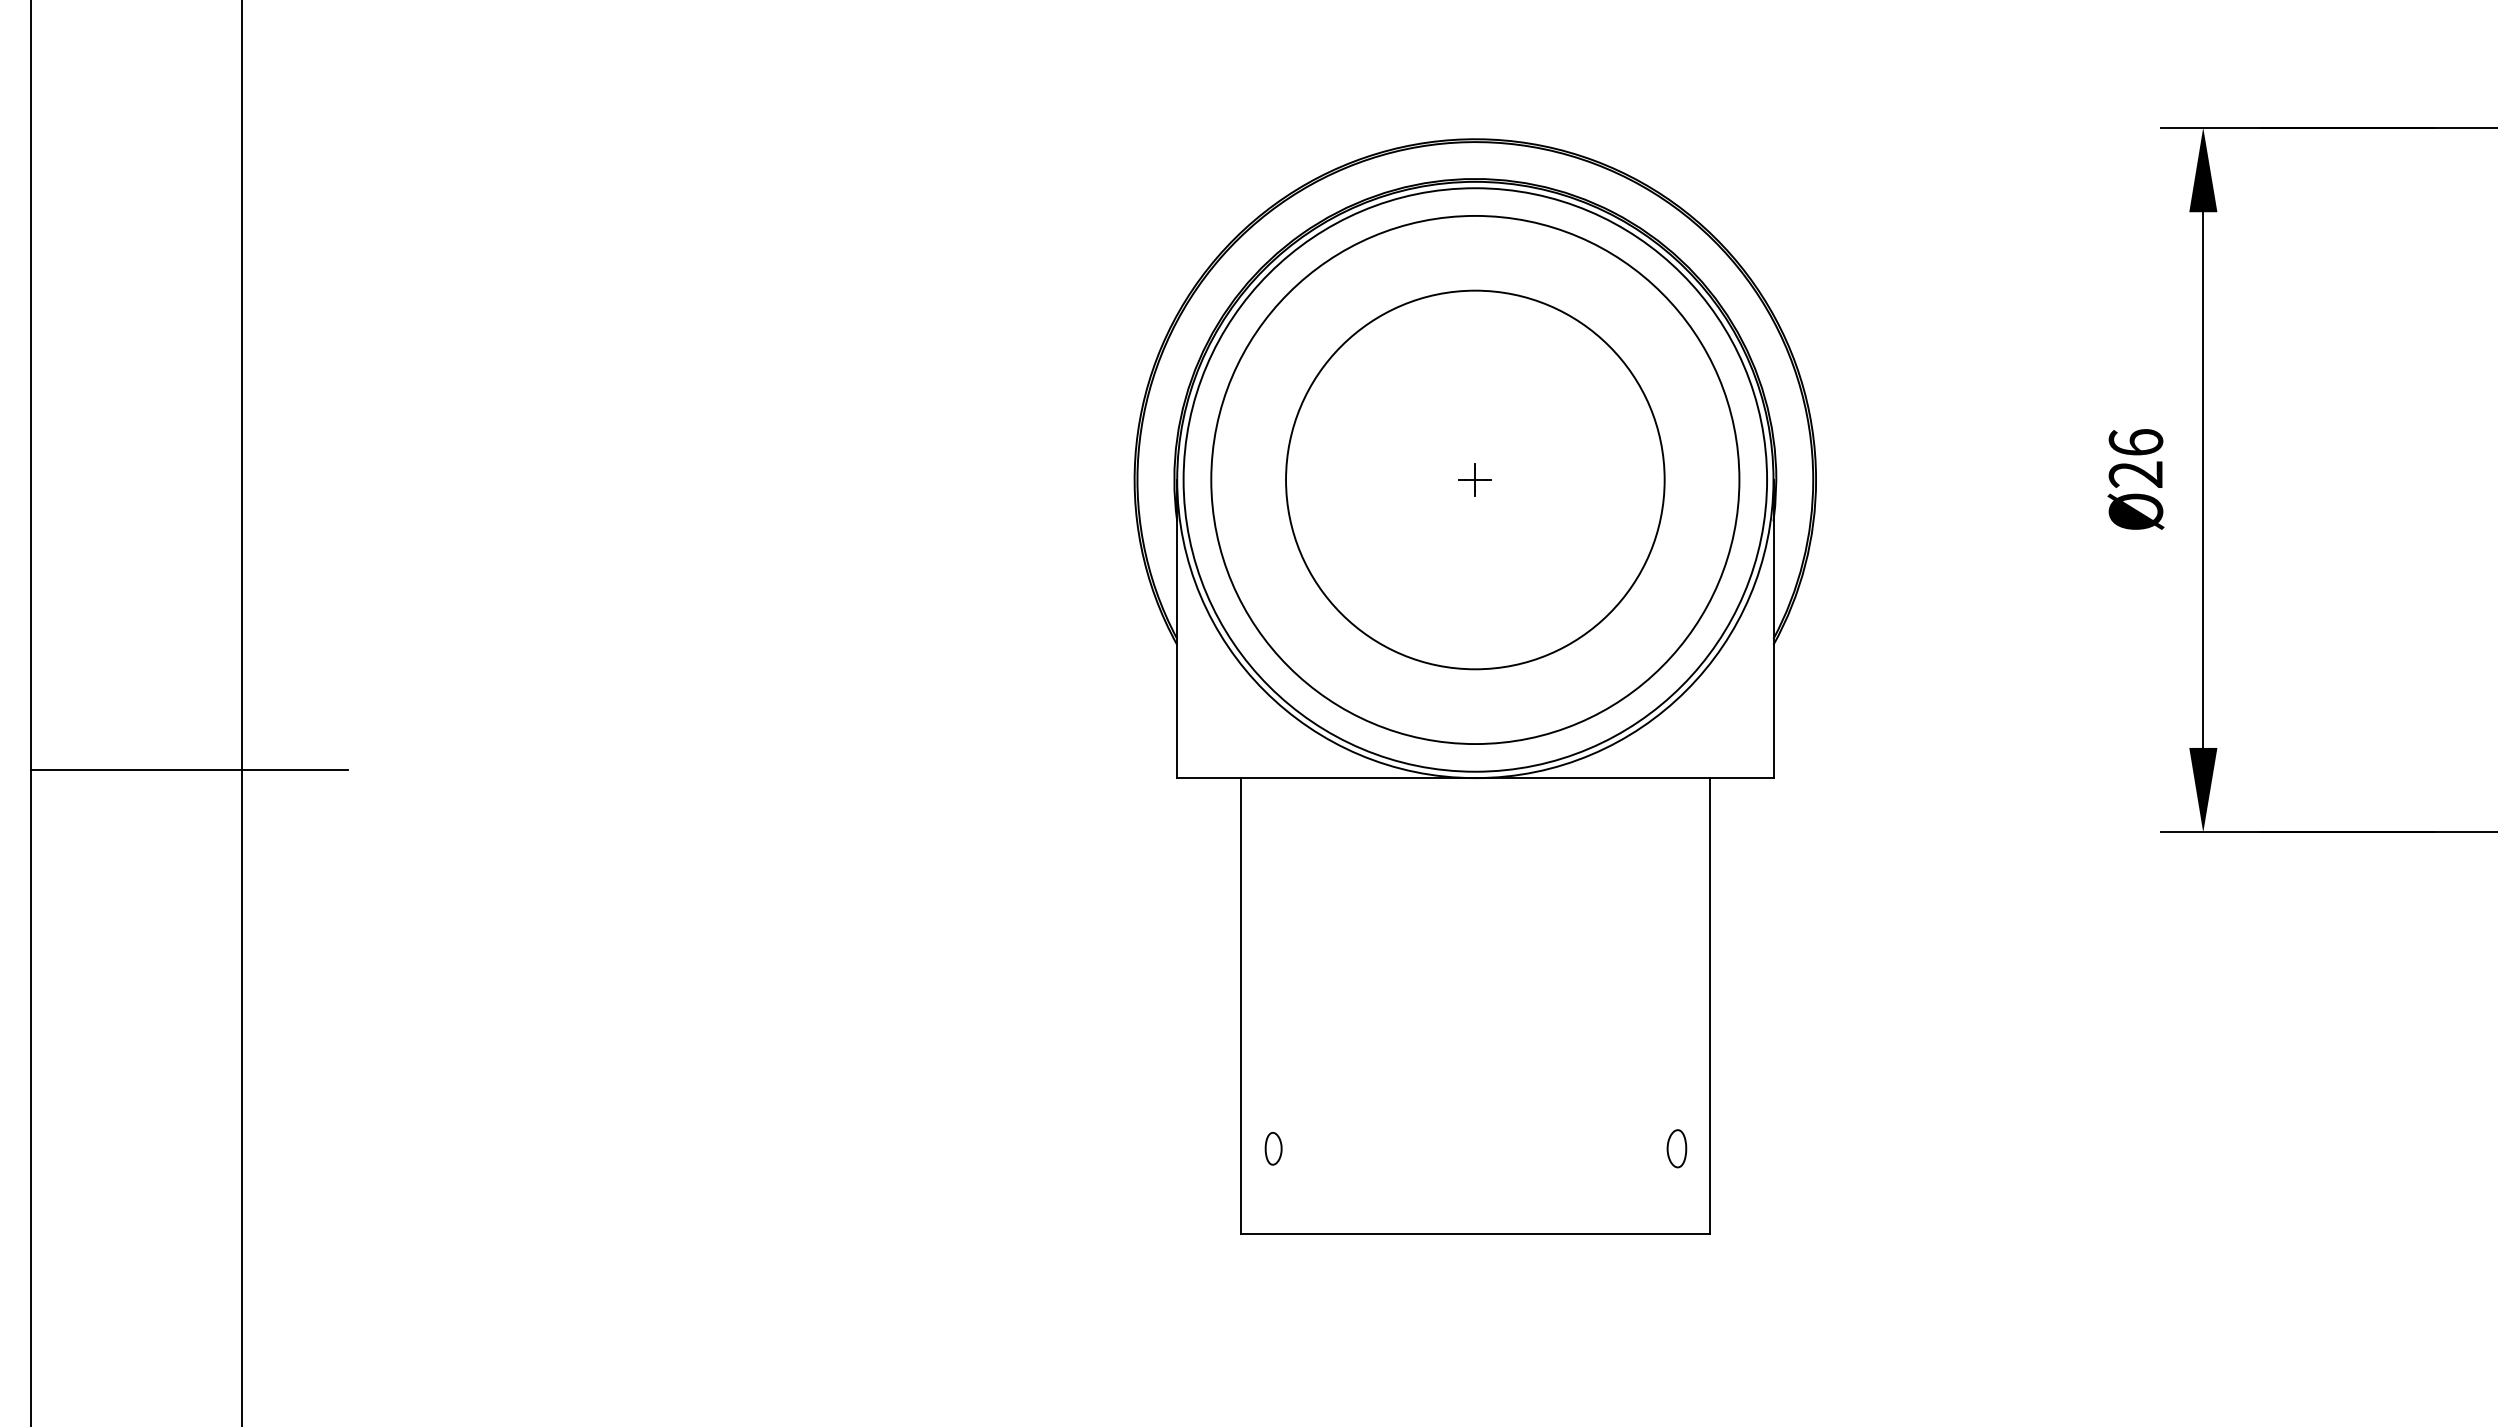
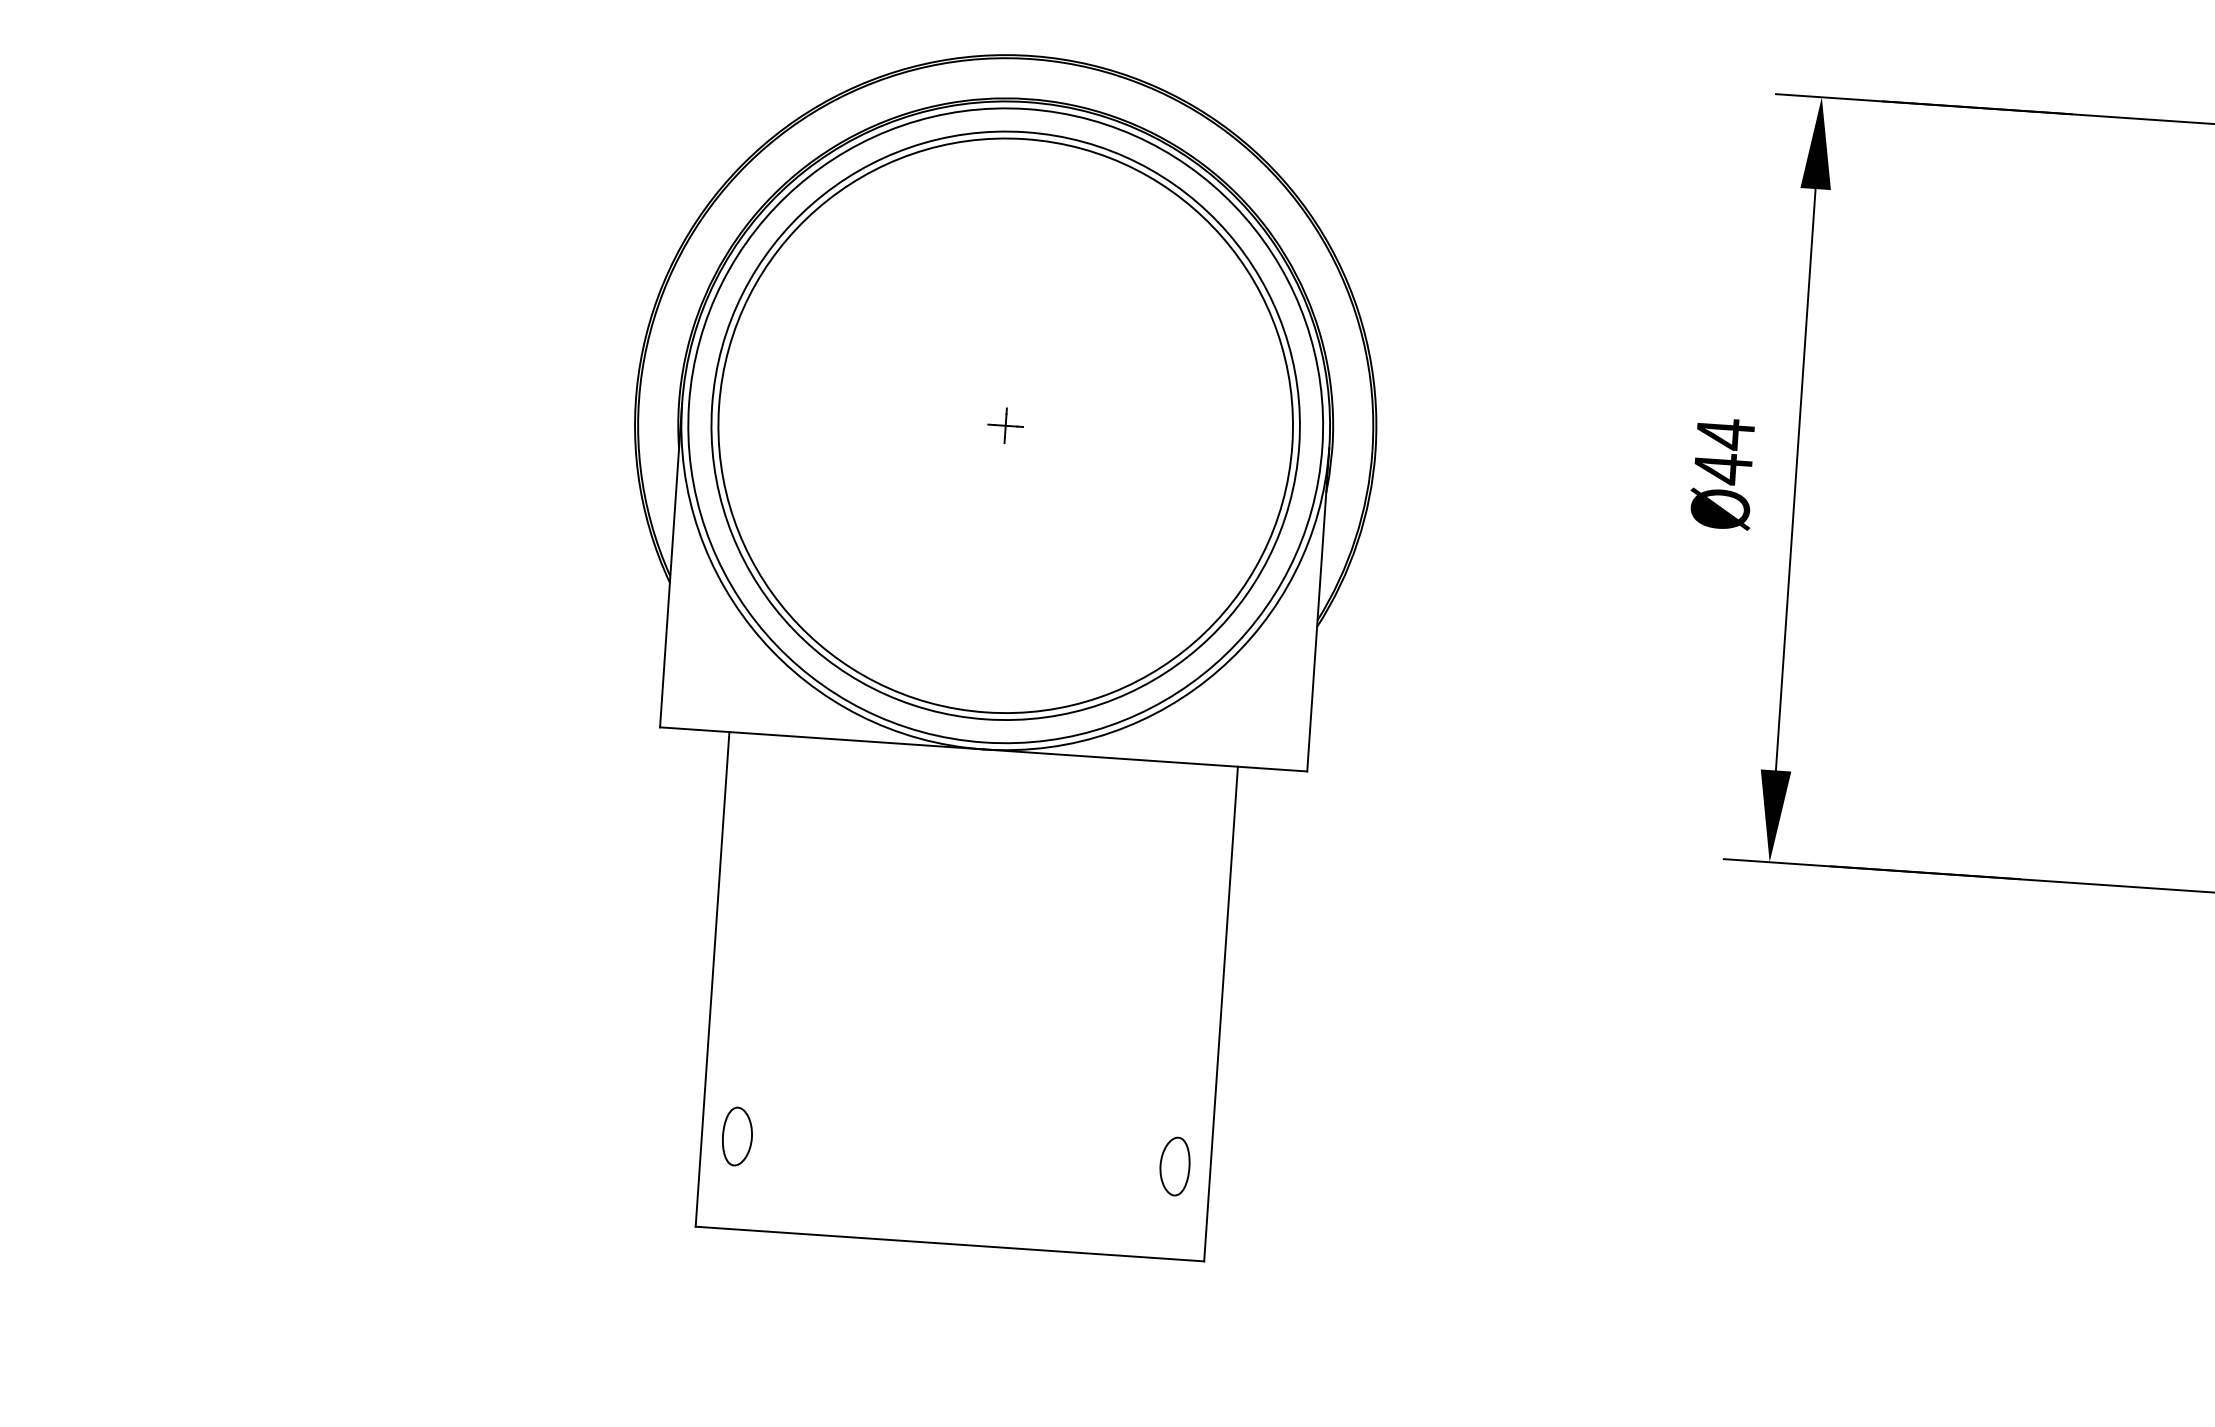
text: (2135, 458) -> (1723, 451), Ø26 -> Ø44
circle: (1474, 479) -> (1004, 425), size x1.43
part: (1273, 1148) -> (737, 1136), size x1.67
part: (1676, 1148) -> (1174, 1166), size x1.43

